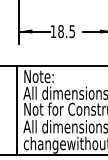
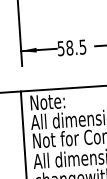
text: (53, 31) -> (61, 48), 18.5 -> 58.5

